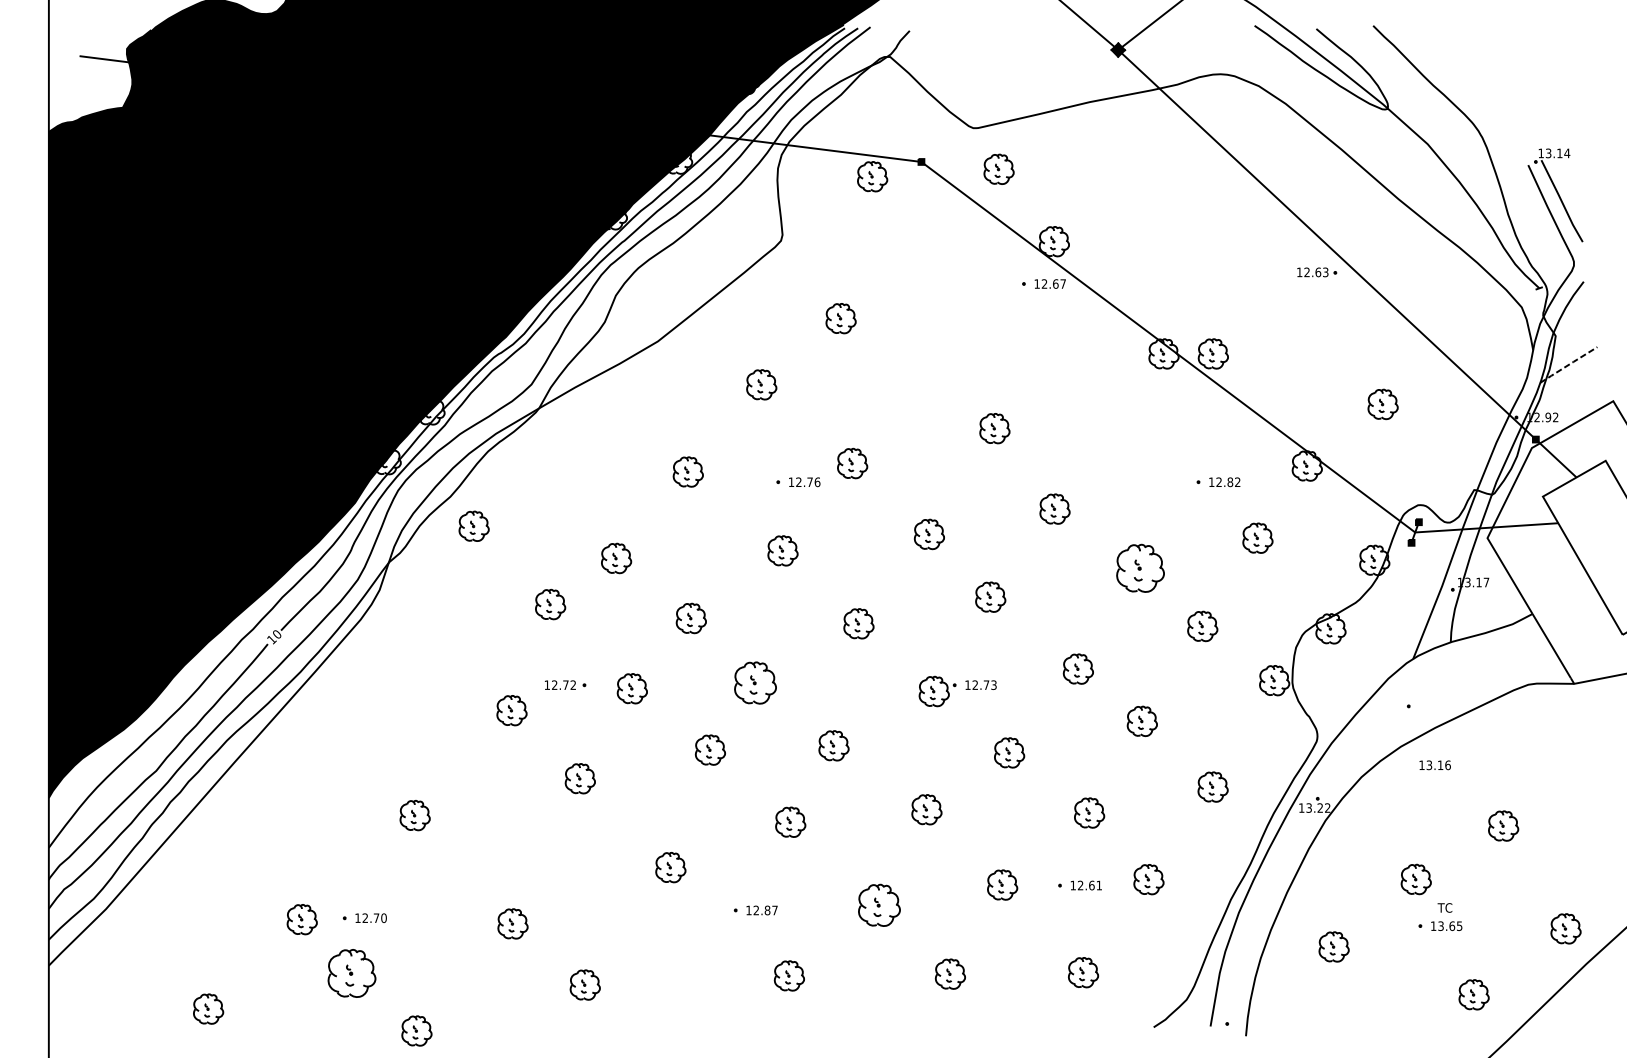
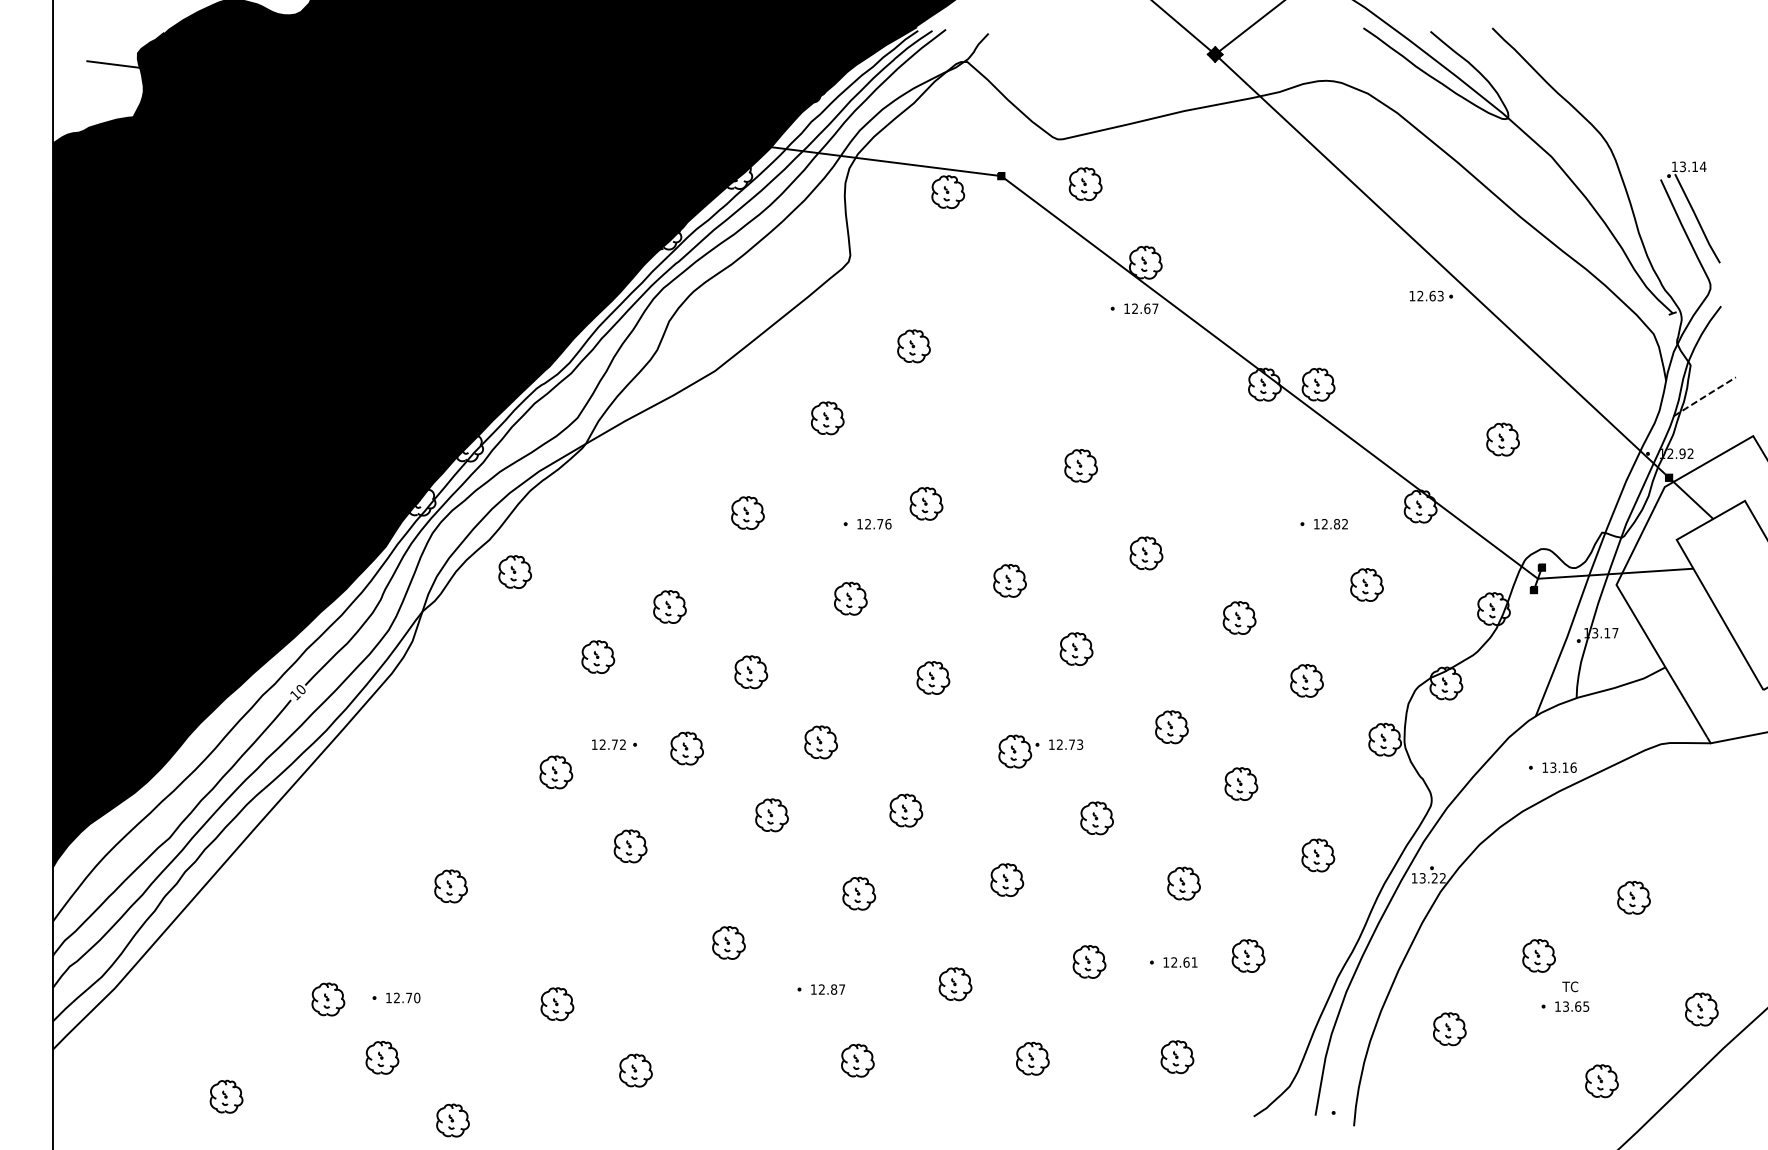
part: (1140, 568) -> (1239, 617), size x0.62
part: (755, 682) -> (820, 741), size x0.71
text: (1434, 765) -> (1558, 767), moved
part: (878, 905) -> (954, 984), size x0.71
part: (351, 972) -> (381, 1056), size x0.62

